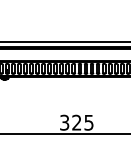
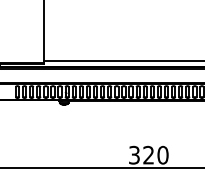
text: (88, 122) -> (162, 154), 325 -> 320

